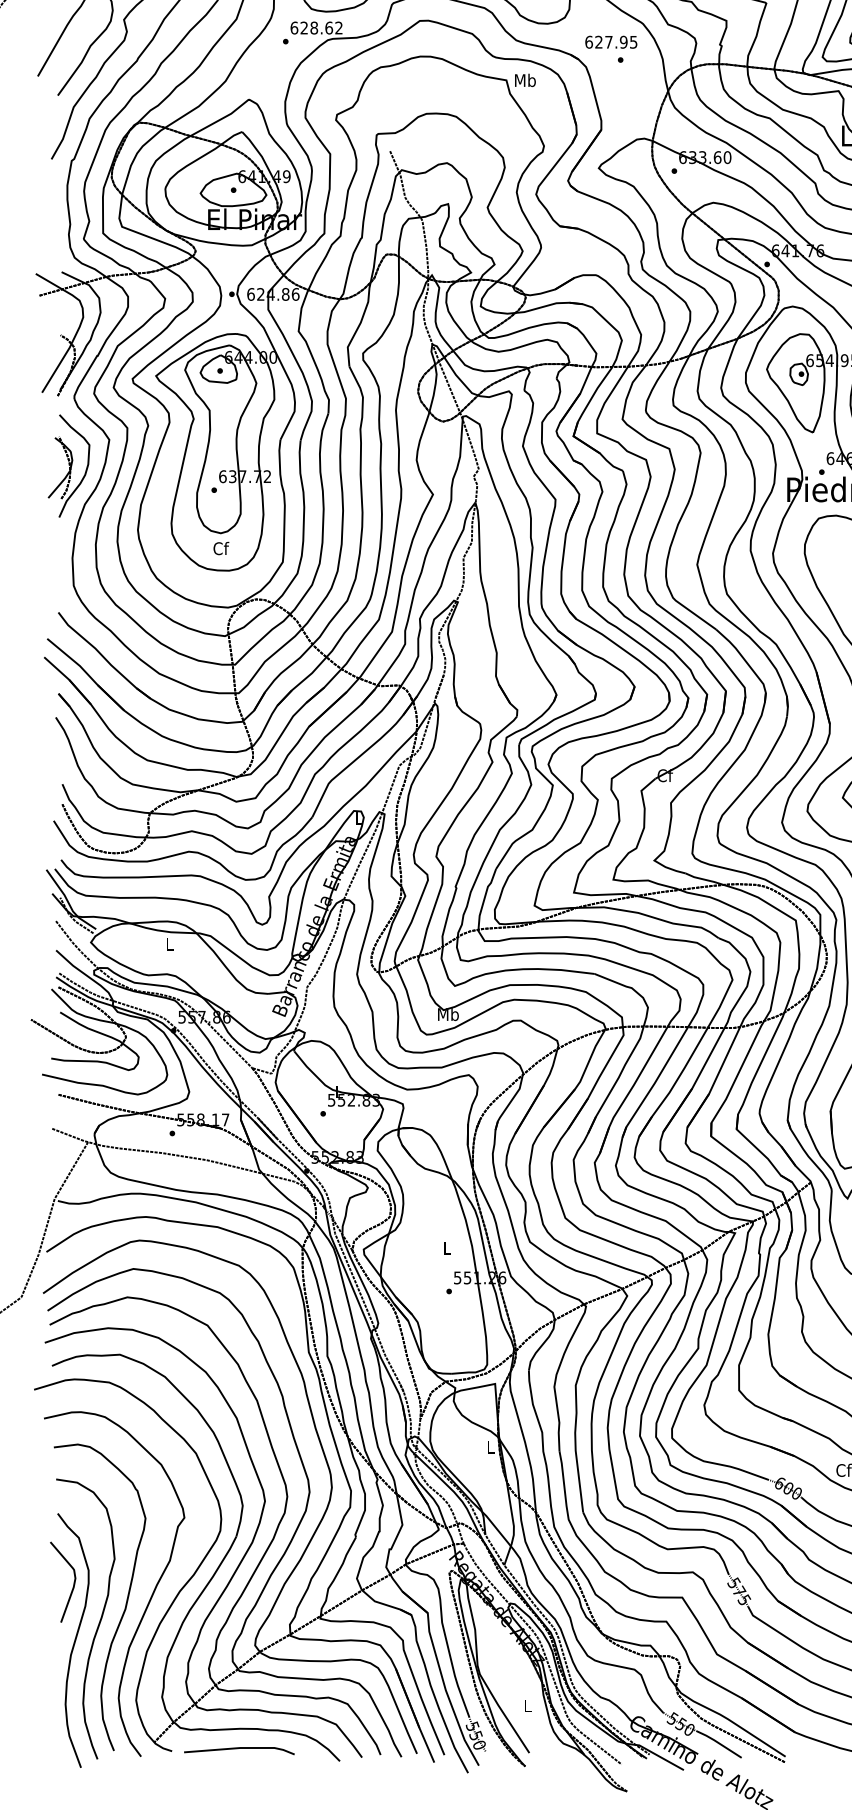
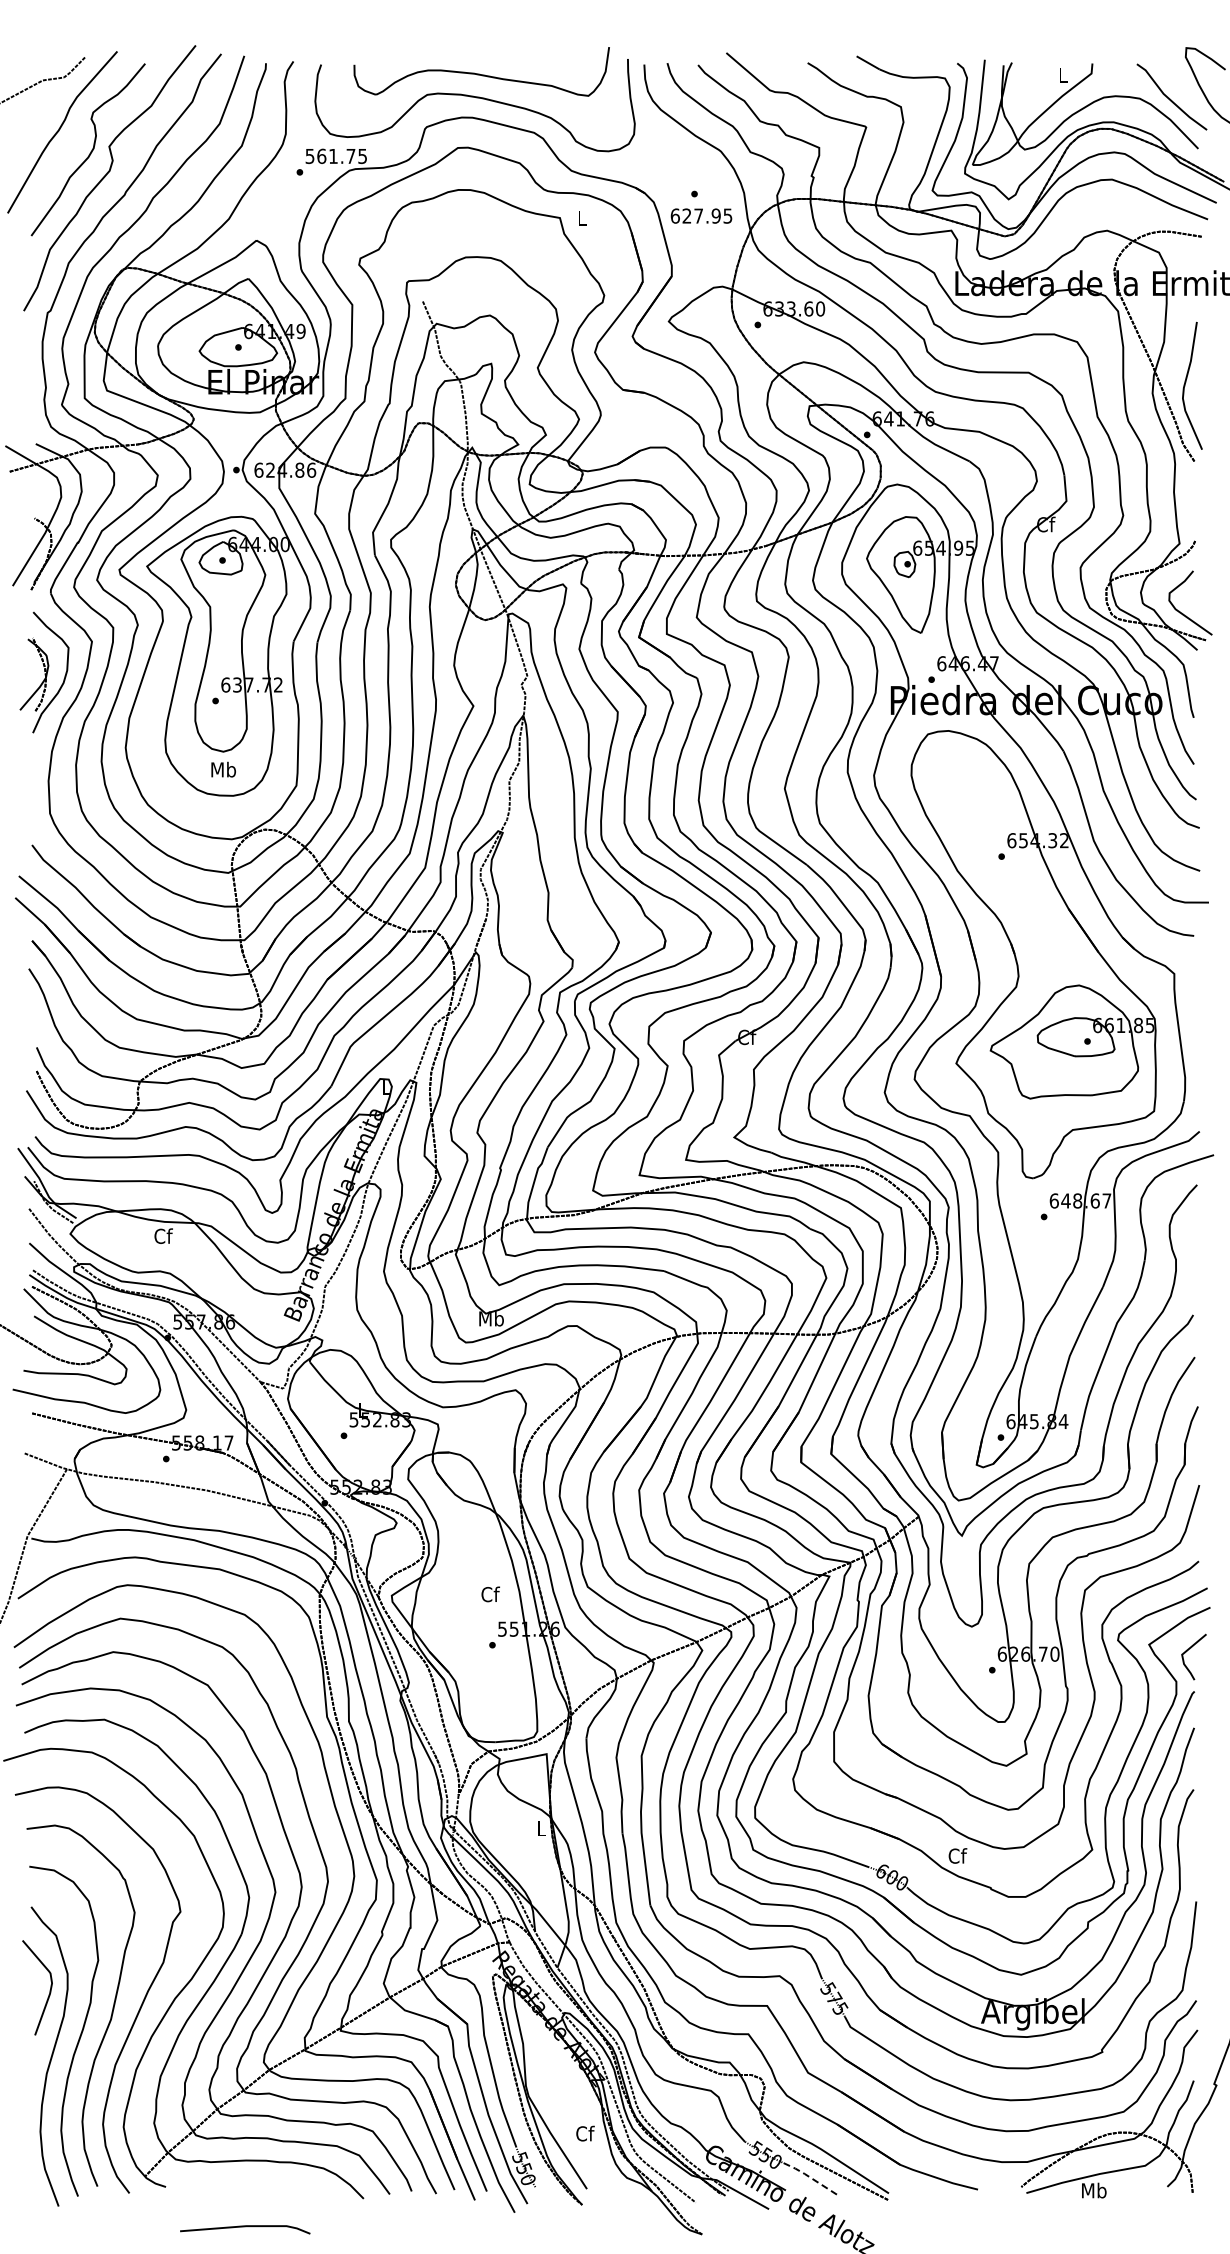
text: (315, 28) -> (335, 156), 628.62 -> 561.75
text: (611, 41) -> (701, 215), moved
text: (525, 79) -> (582, 217), Mb -> L
text: (220, 548) -> (223, 769), Cf -> Mb
text: (170, 943) -> (163, 1235), L -> Cf
text: (447, 1248) -> (490, 1594), L -> Cf
text: (528, 1705) -> (585, 2133), L -> Cf
line: (718, 1743) -> (809, 2177), solid -> dashed
line: (239, 1749) -> (245, 2227), moved

